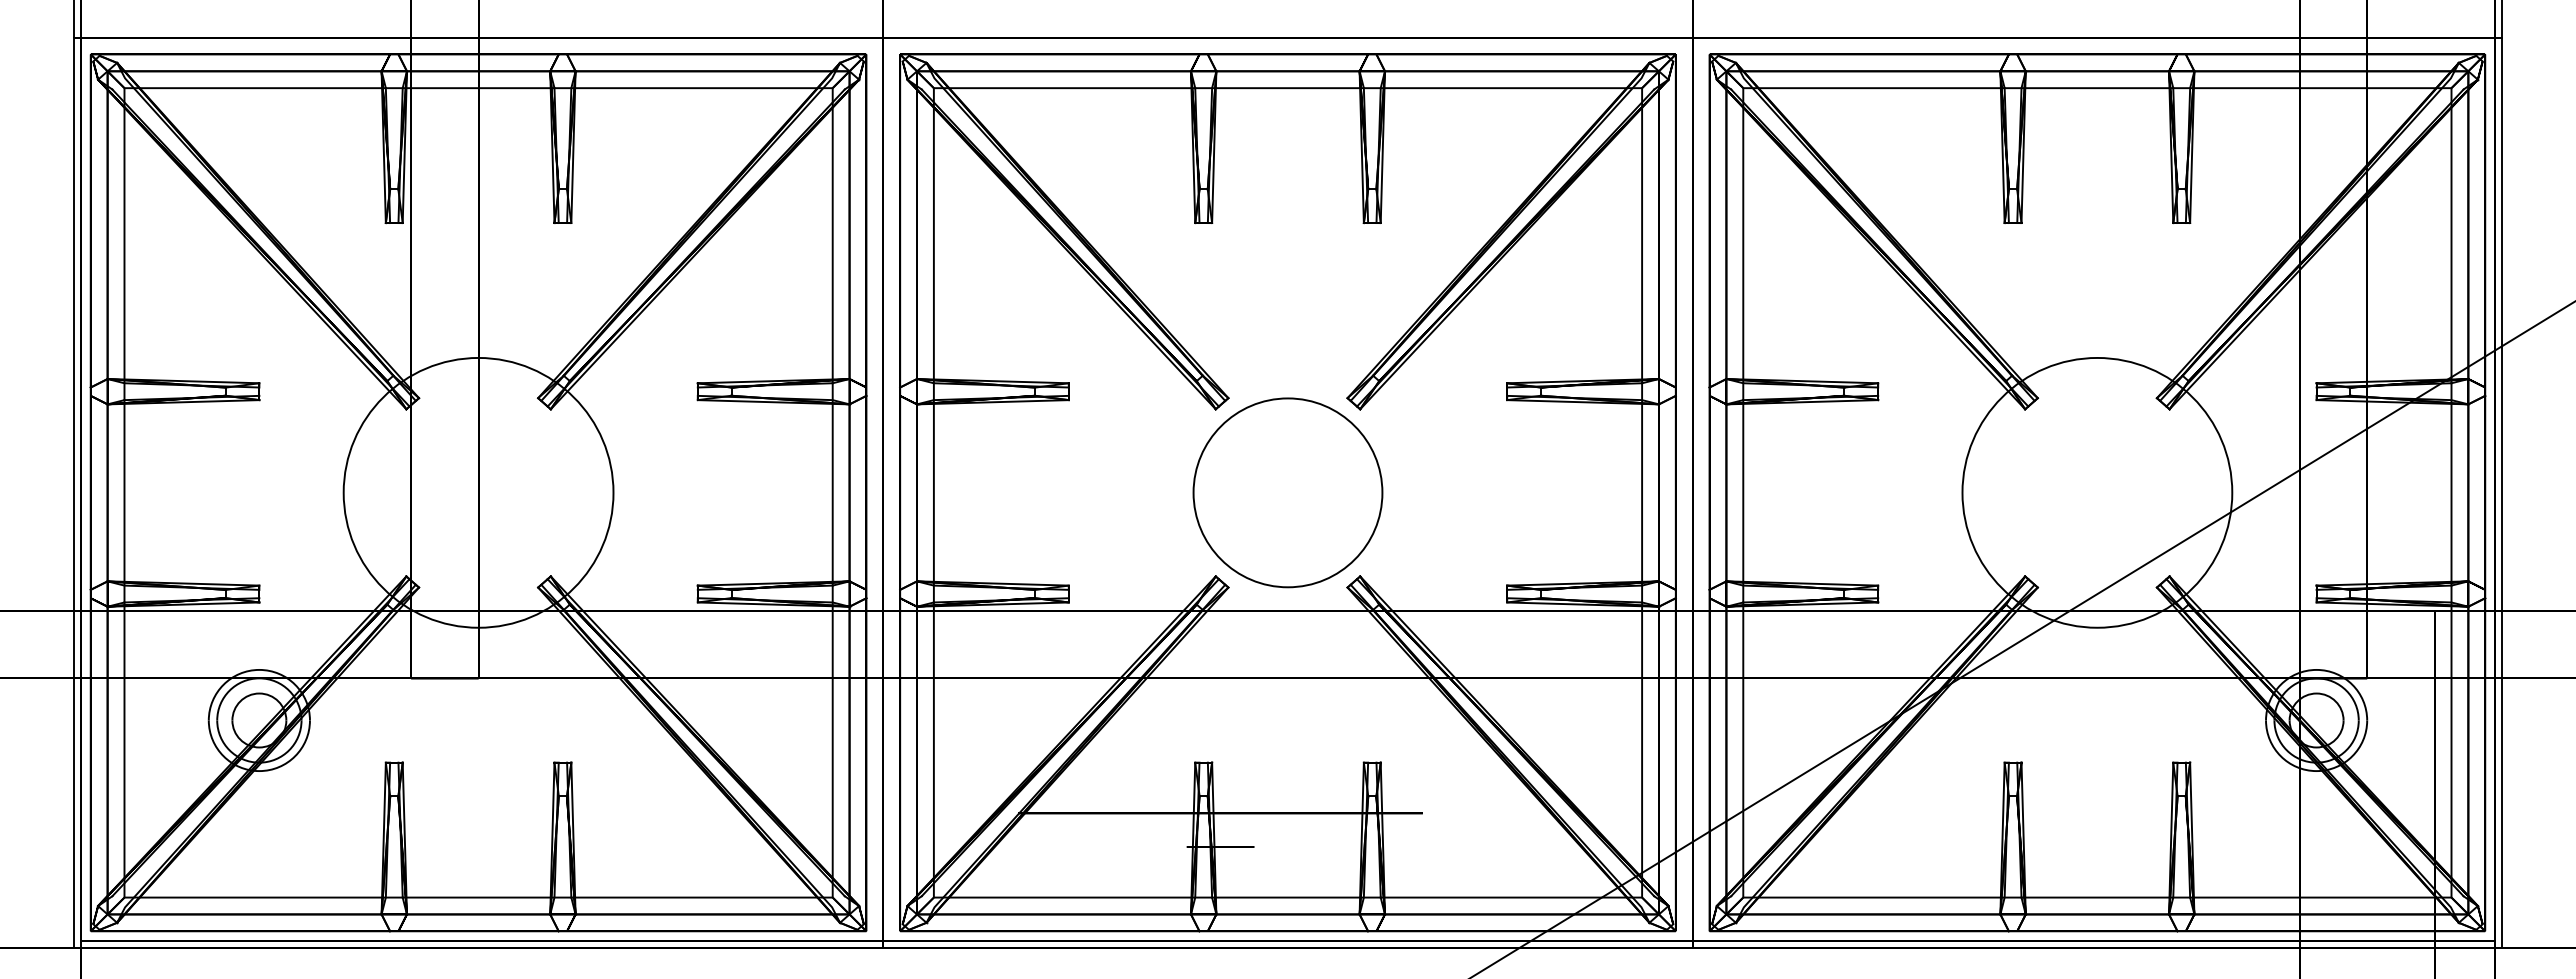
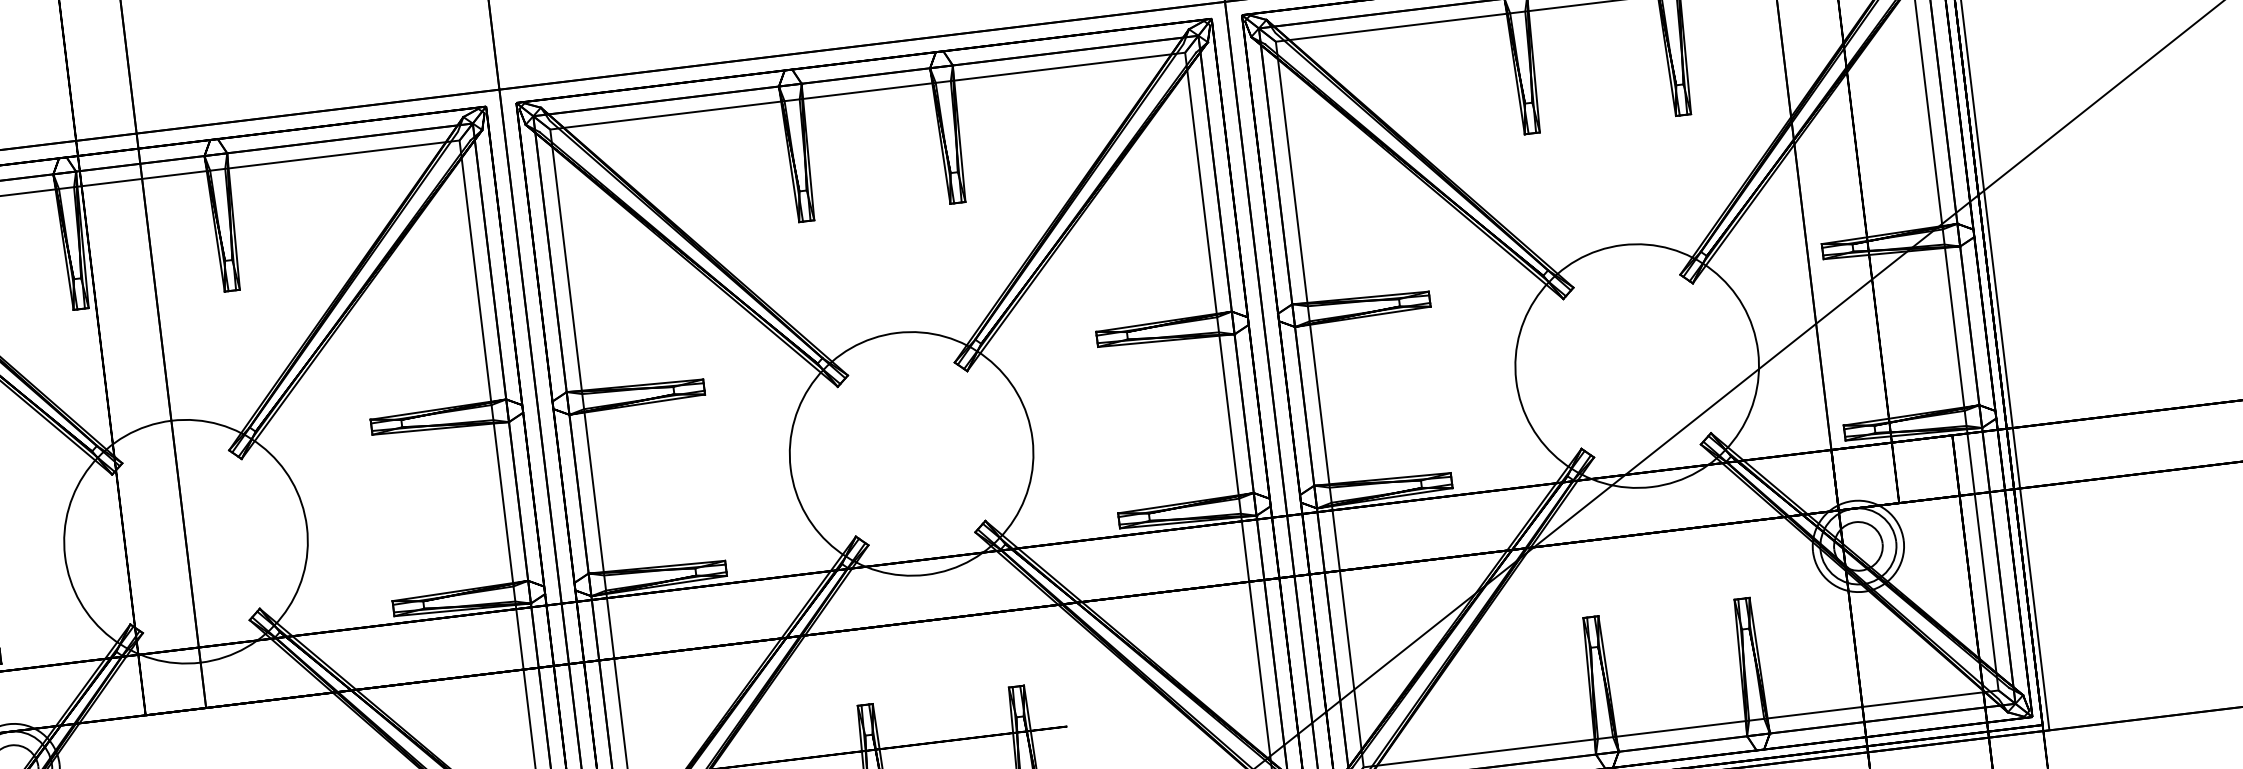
circle: (1287, 492) -> (911, 453), size x1.43

